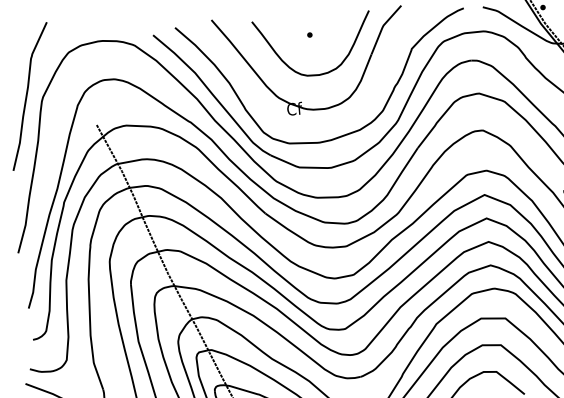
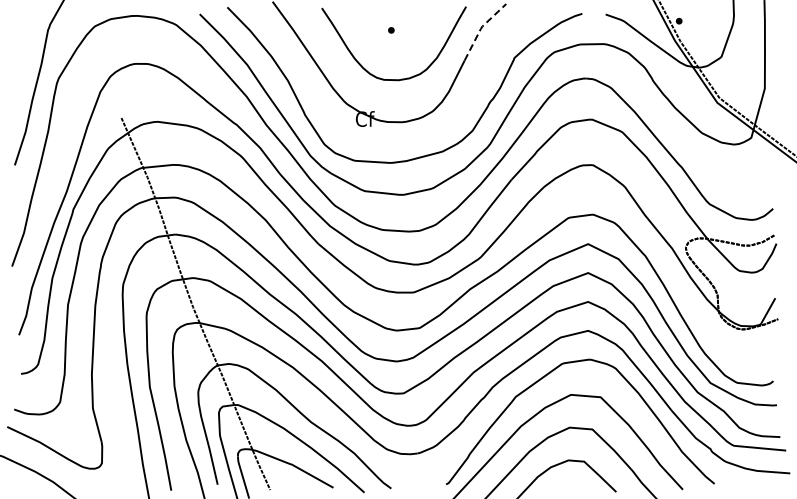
line: (382, 27) -> (481, 28), solid -> dashed

